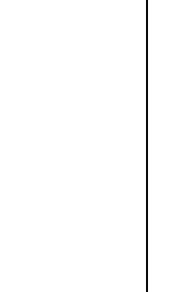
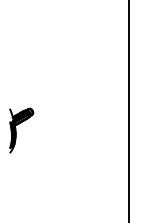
part: (39, 148) -> (21, 130), added

